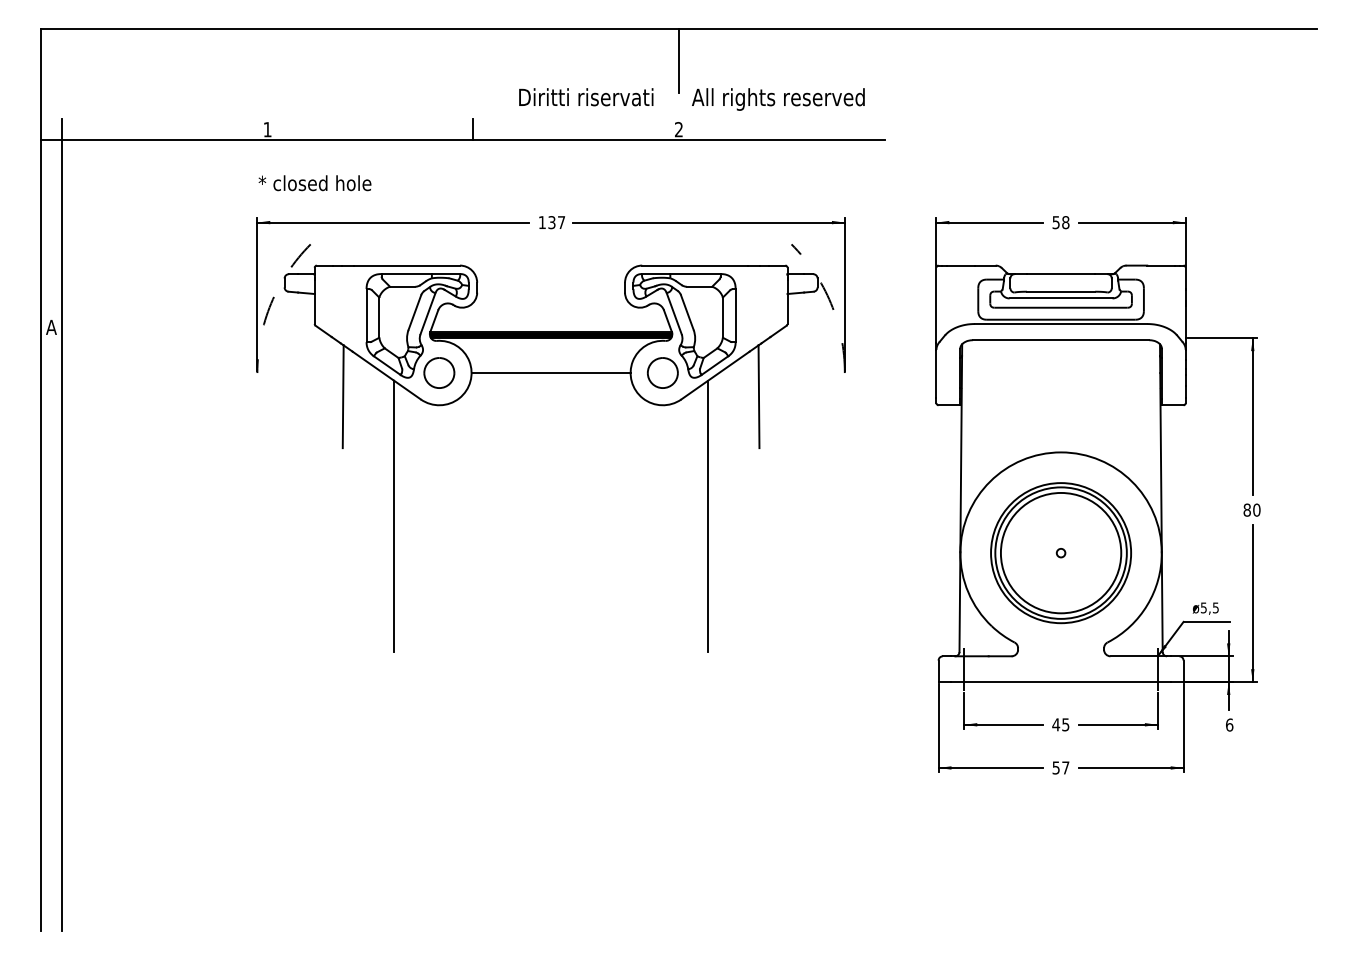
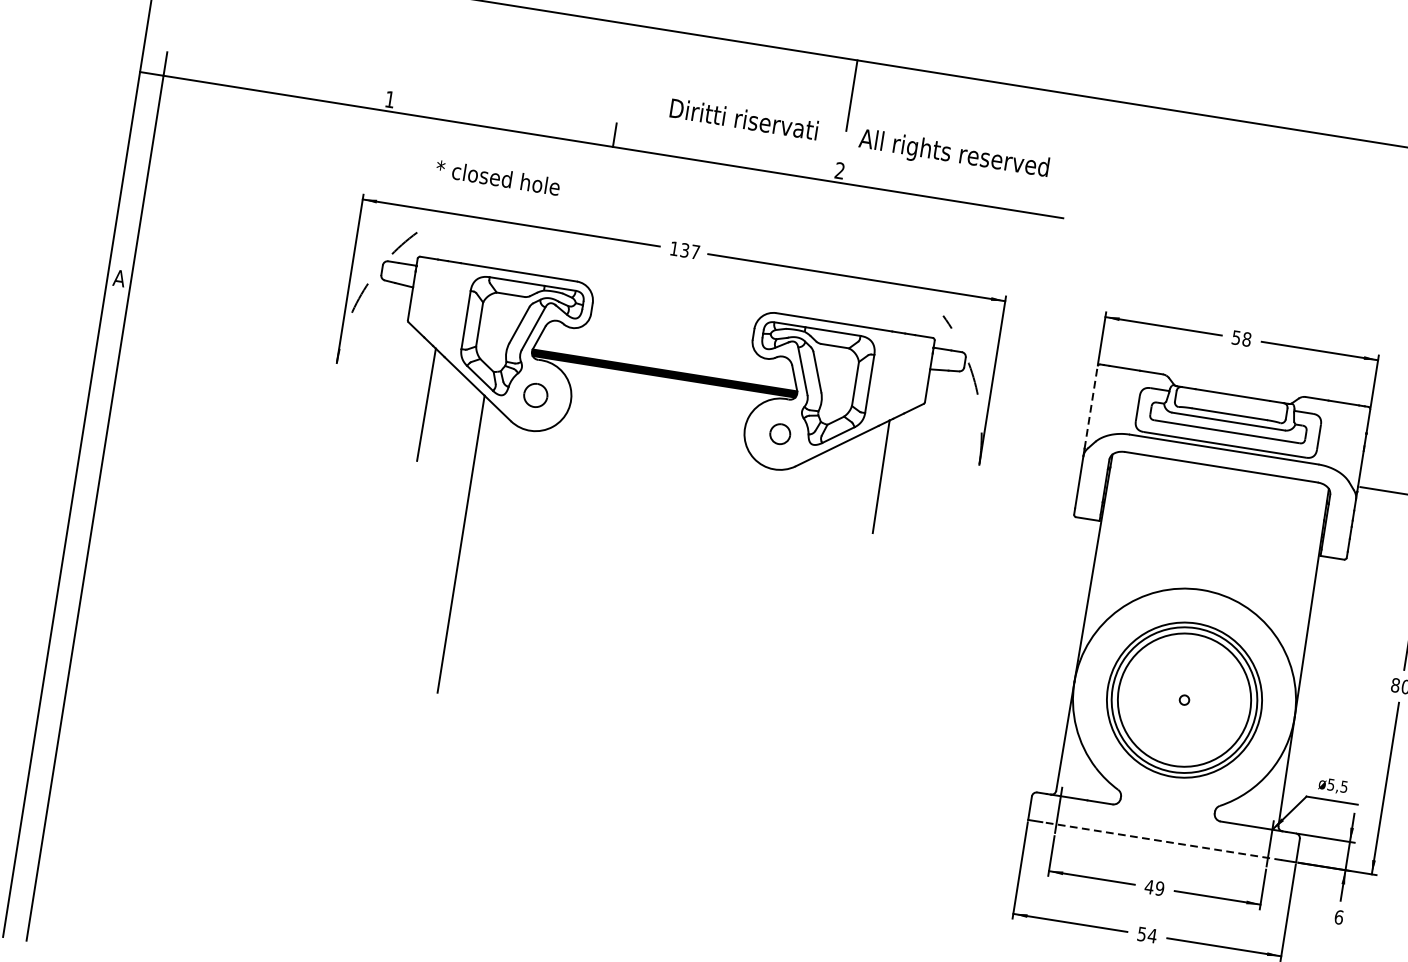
text: (314, 183) -> (497, 178), moved
line: (936, 305) -> (1091, 407), solid -> dashed
part: (439, 372) -> (535, 394), size x0.7
part: (662, 372) -> (779, 433), size x0.6
line: (550, 373) -> (657, 415), removed
line: (708, 516) -> (805, 599), removed
line: (1061, 682) -> (1162, 841), solid -> dashed
text: (1065, 724) -> (1159, 888), 45 -> 49
text: (1065, 767) -> (1152, 935), 57 -> 54

